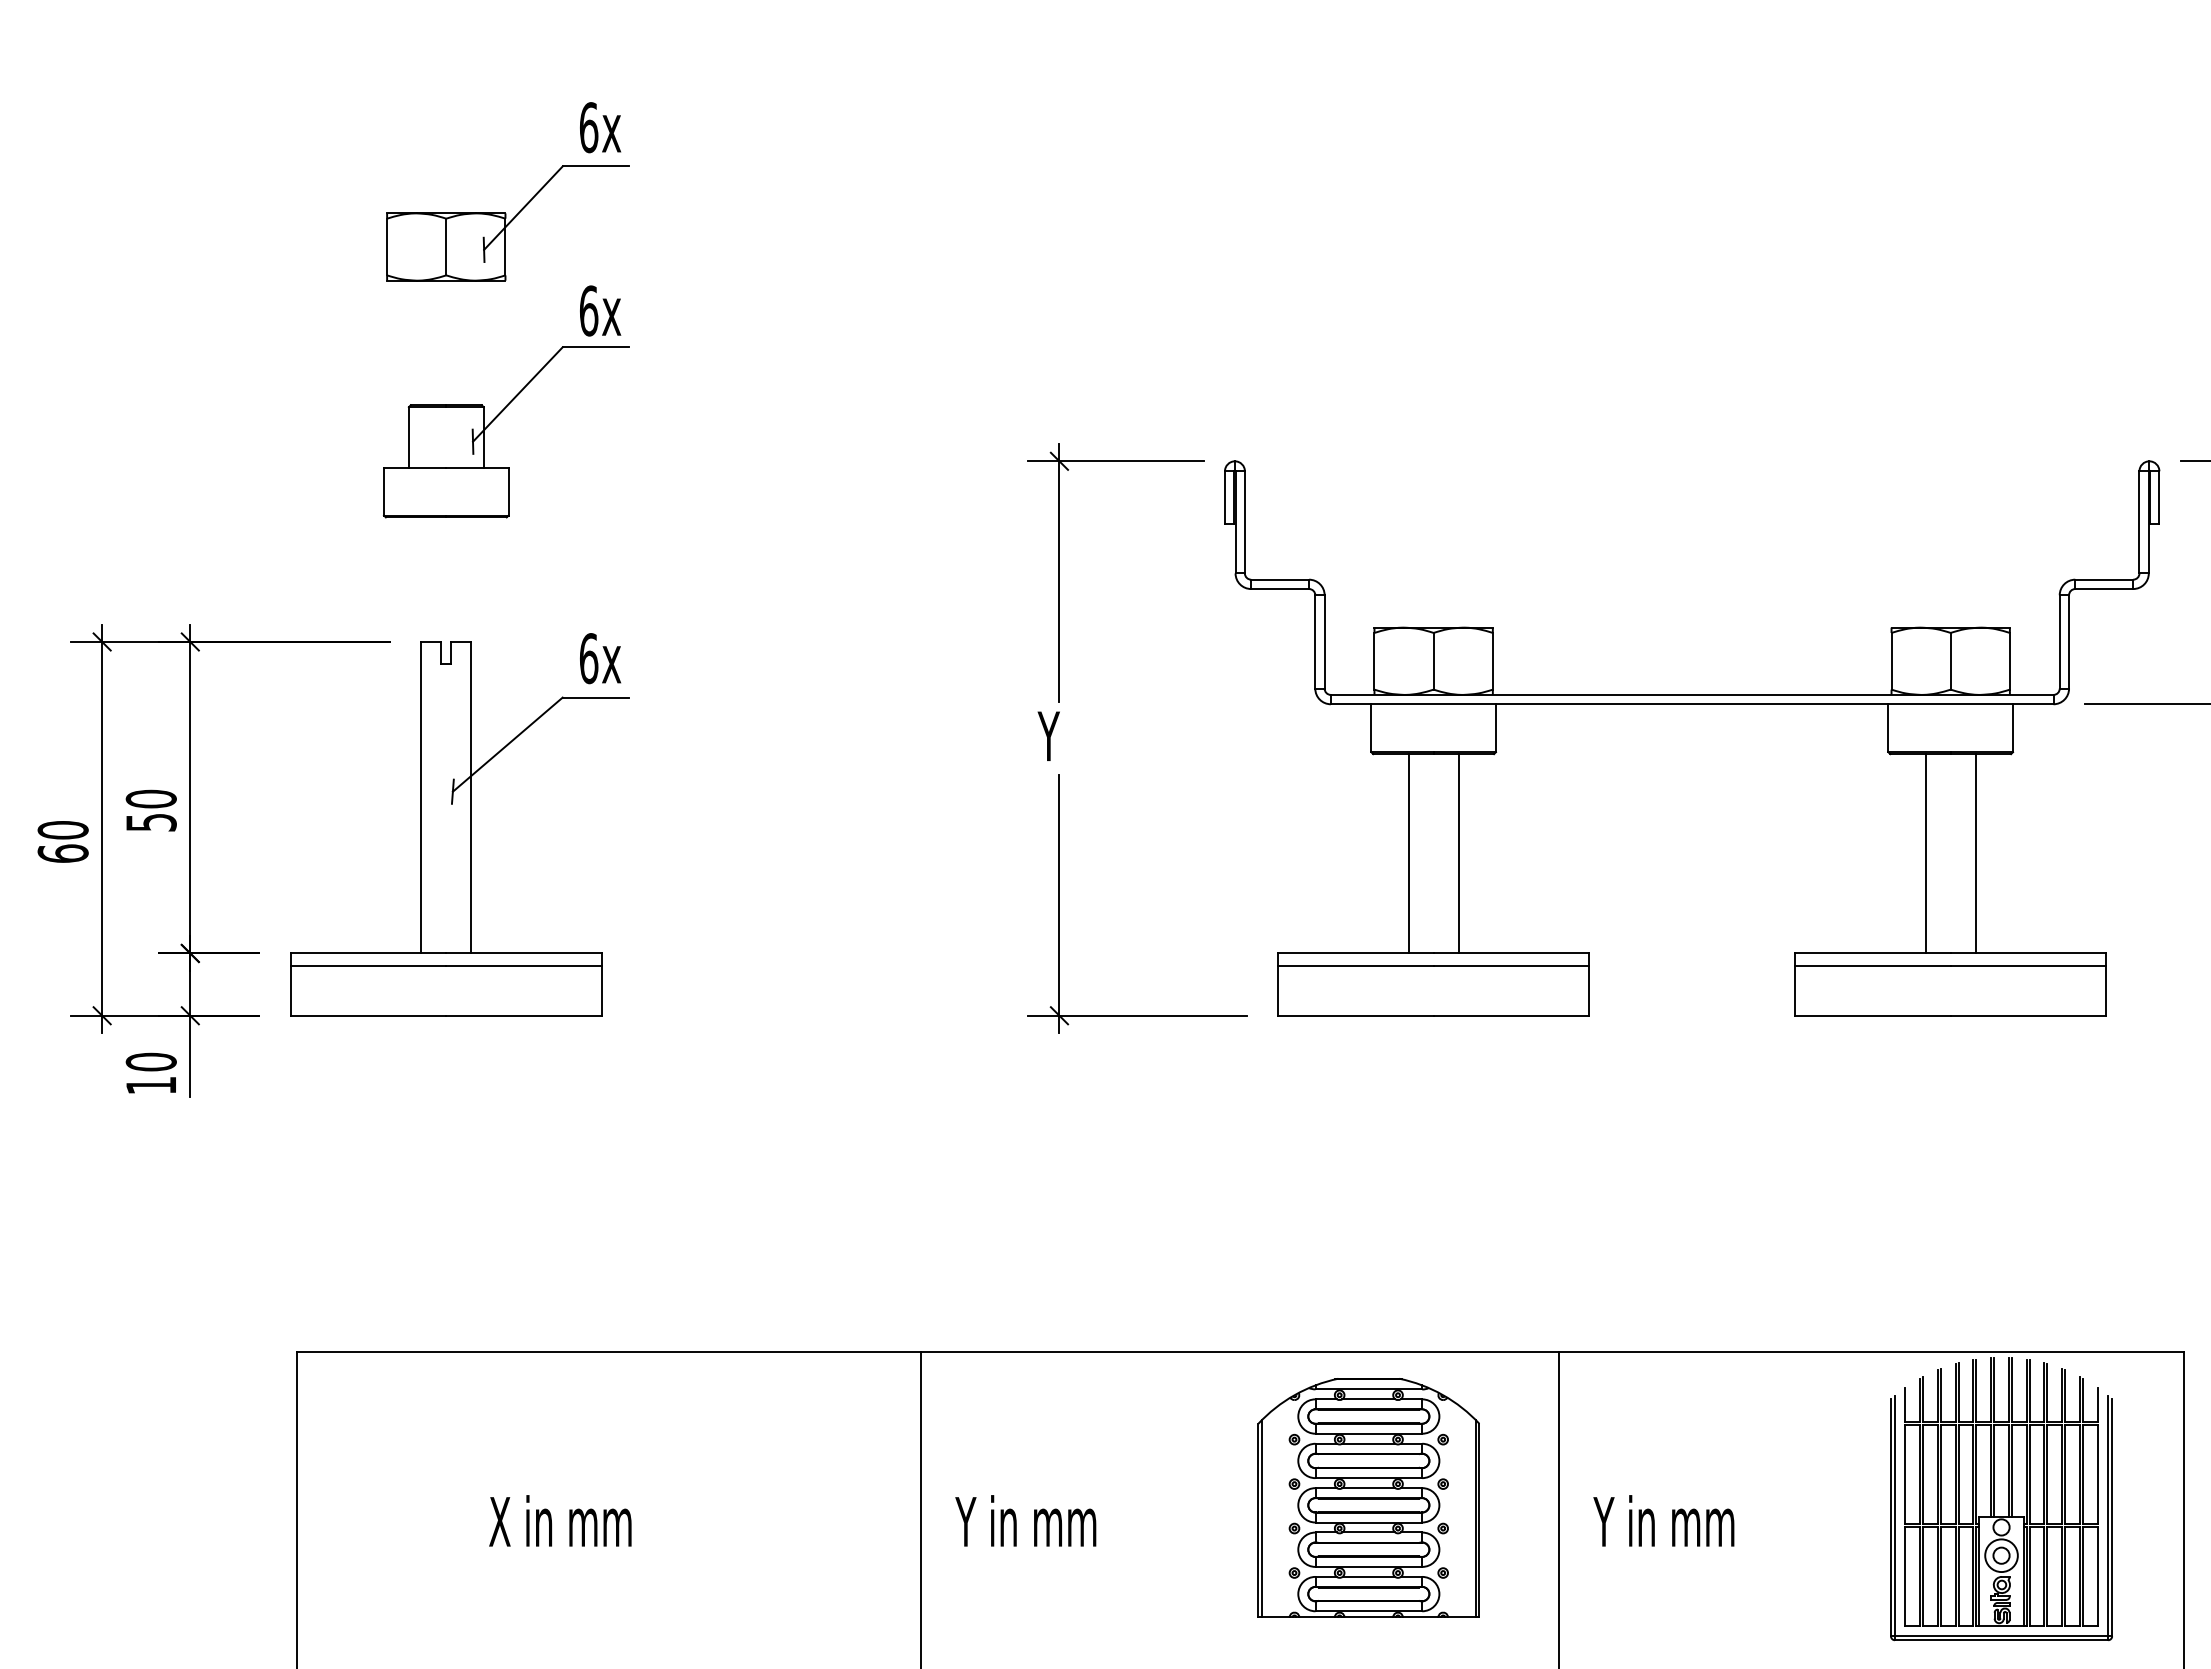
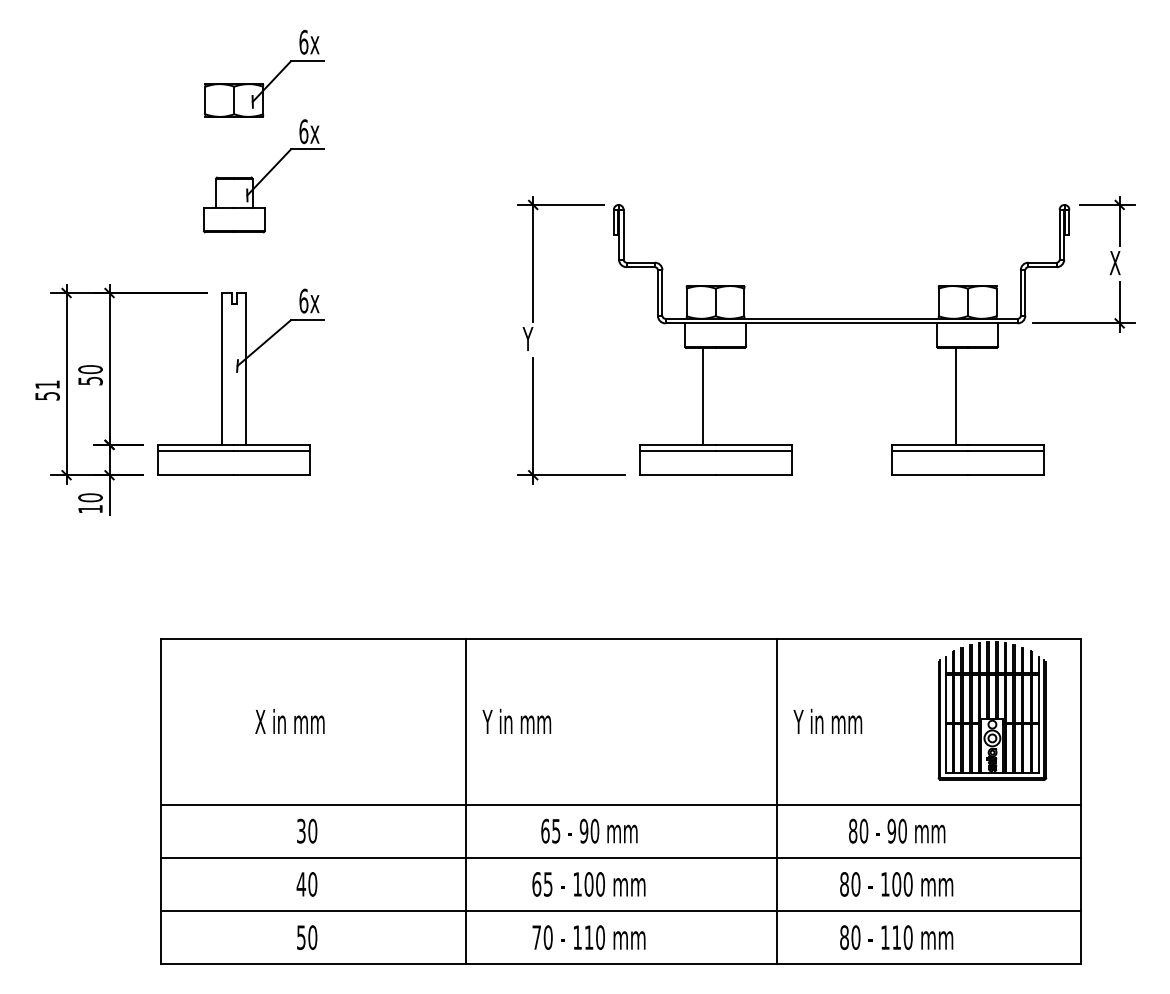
text: (63, 841) -> (47, 390), 60 -> 51
line: (1458, 852) -> (727, 395), removed
line: (1975, 852) -> (979, 395), removed
part: (1367, 1498) -> (683, 710), removed

